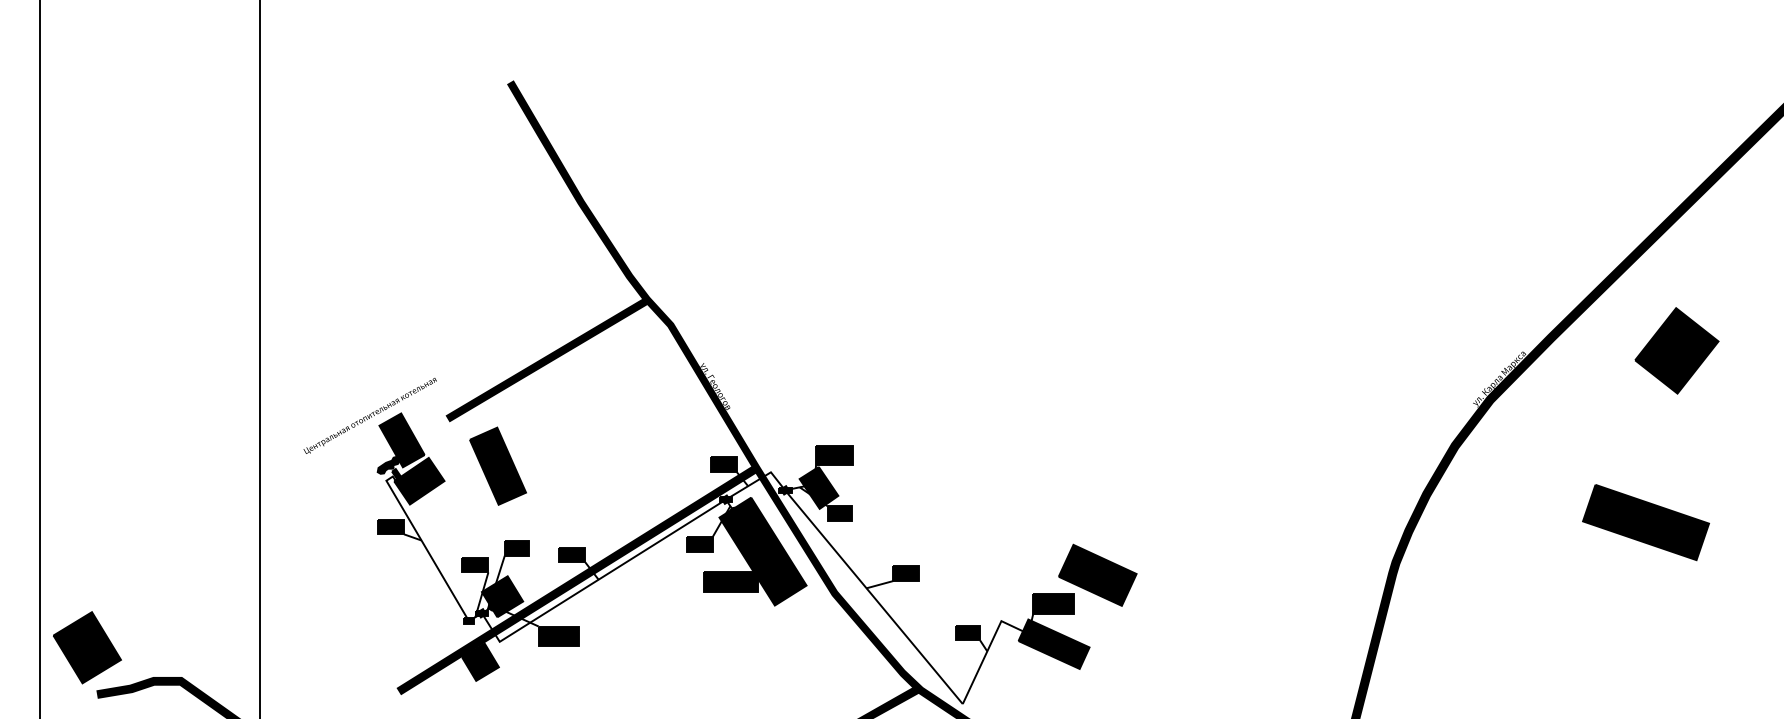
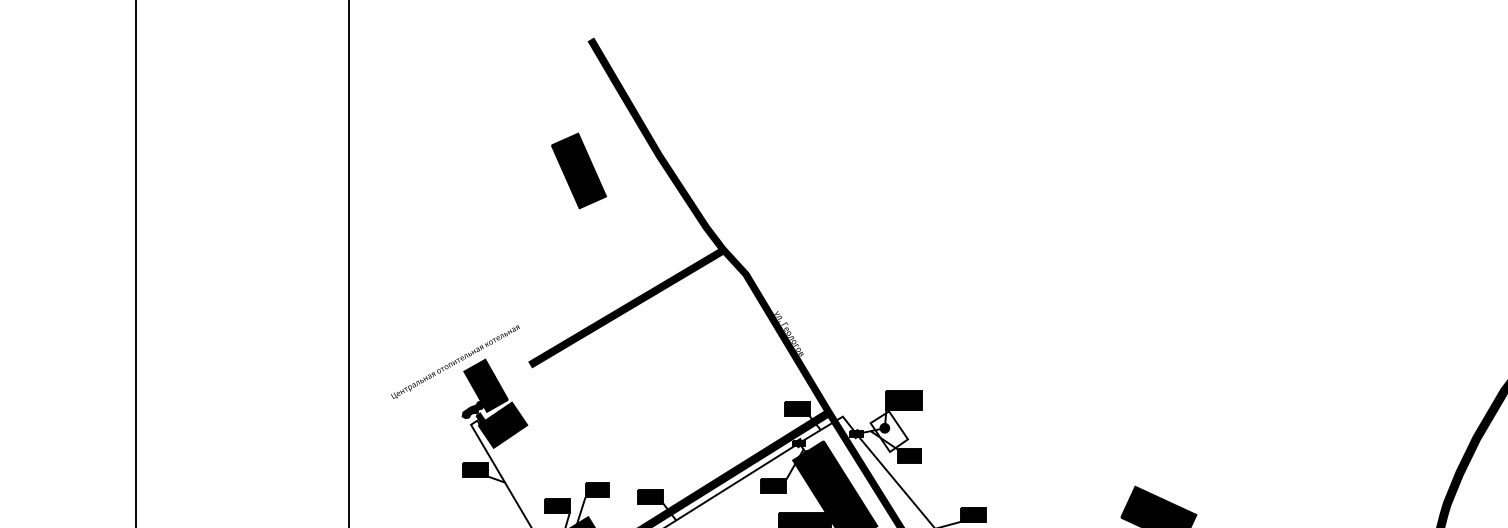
part: (497, 465) -> (578, 170), moved
fill: (818, 487) -> (888, 431), removed

